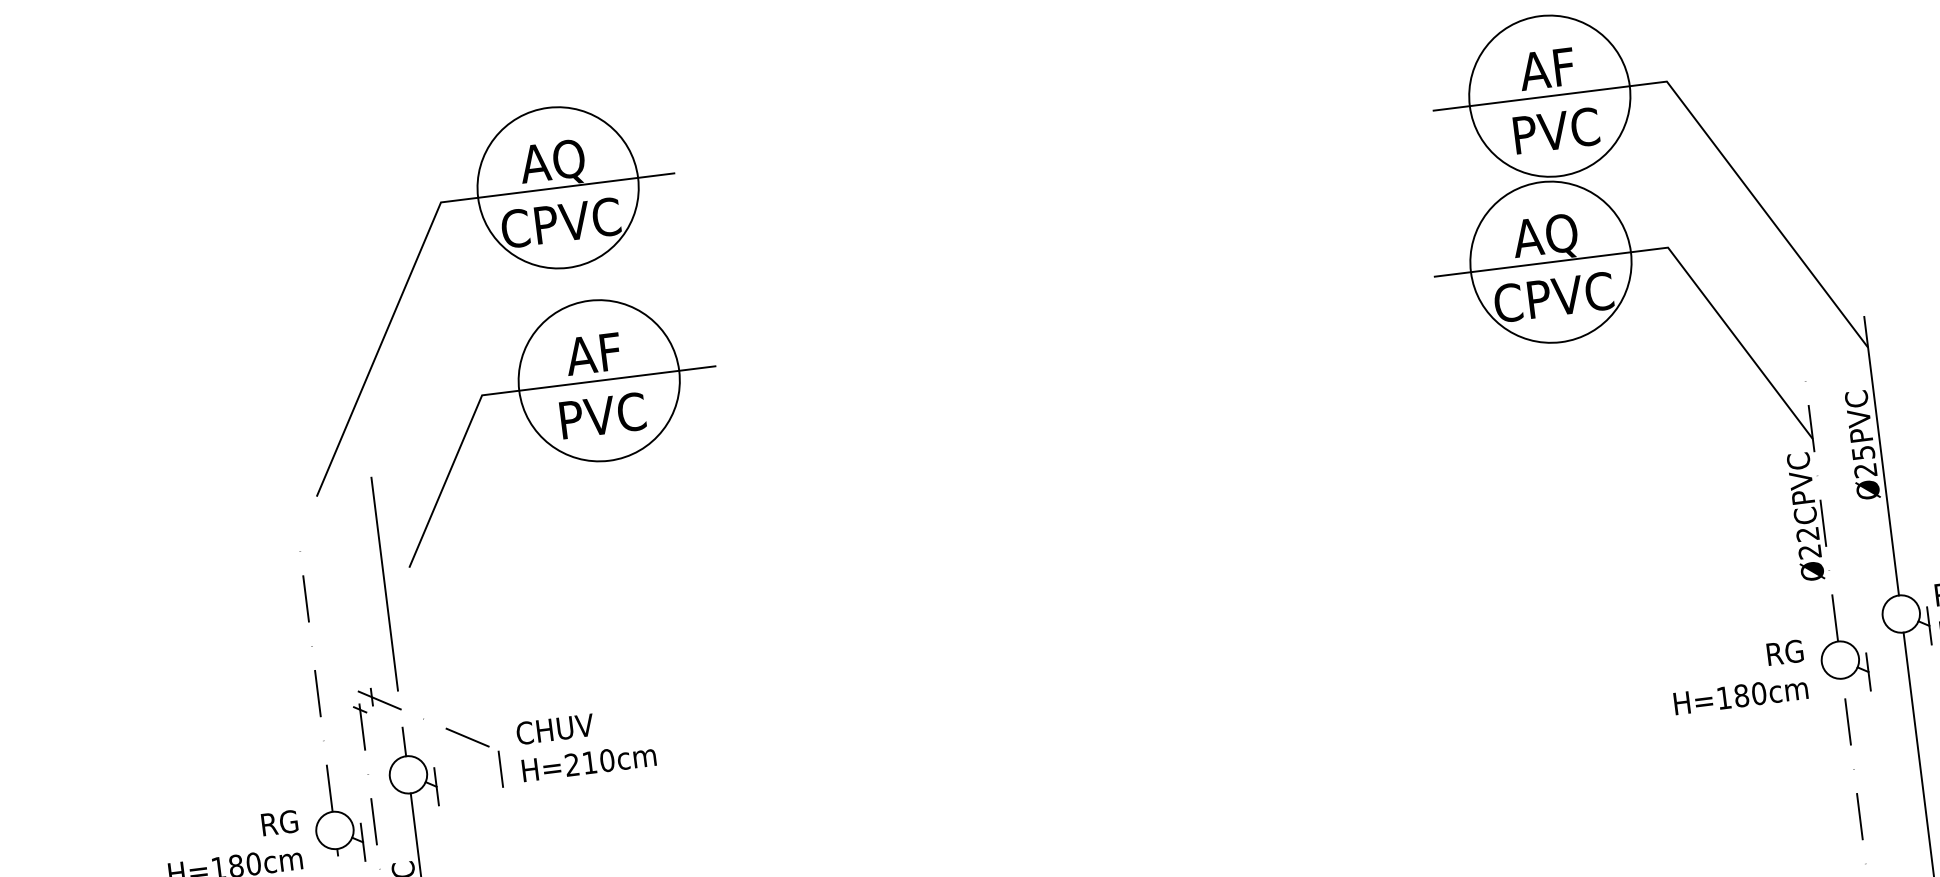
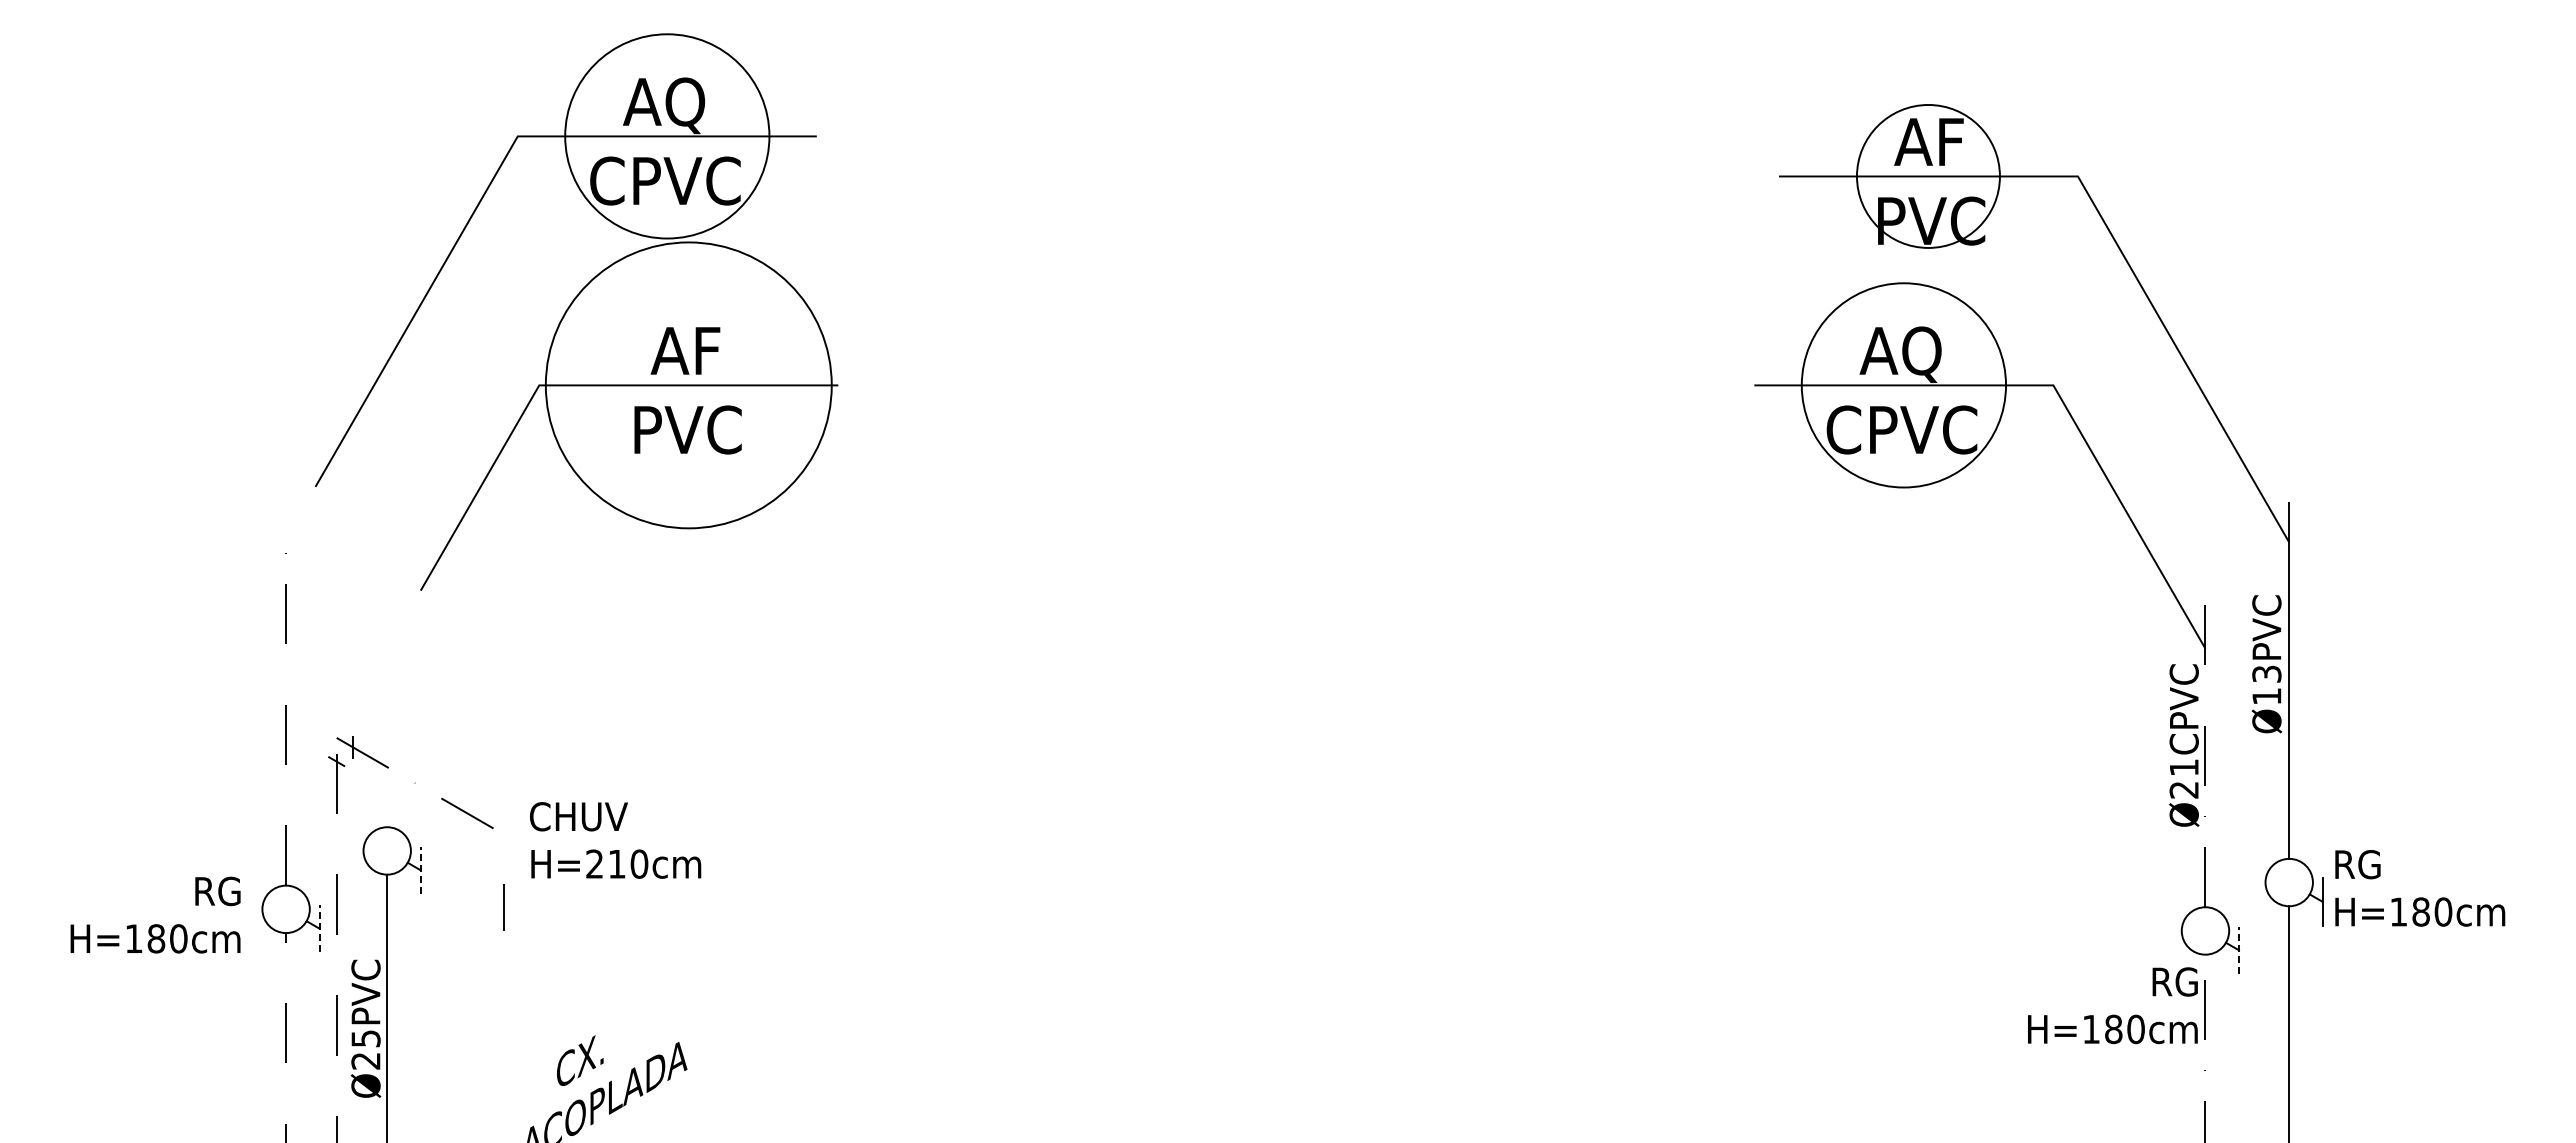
circle: (1549, 96) -> (1928, 176), size x0.7
circle: (599, 380) -> (688, 385), size x1.4
text: (1864, 461) -> (2266, 685), Ø25PVC -> Ø13PVC
text: (1807, 534) -> (2183, 767), Ø22CPVC -> Ø21CPVC
line: (384, 584) -> (386, 607), removed
line: (1868, 672) -> (2238, 950), solid -> dashed
text: (1738, 677) -> (2112, 1005), moved
line: (404, 741) -> (387, 808), removed
line: (500, 769) -> (503, 907), moved
line: (436, 786) -> (420, 870), solid -> dashed
line: (362, 842) -> (319, 928), solid -> dashed

